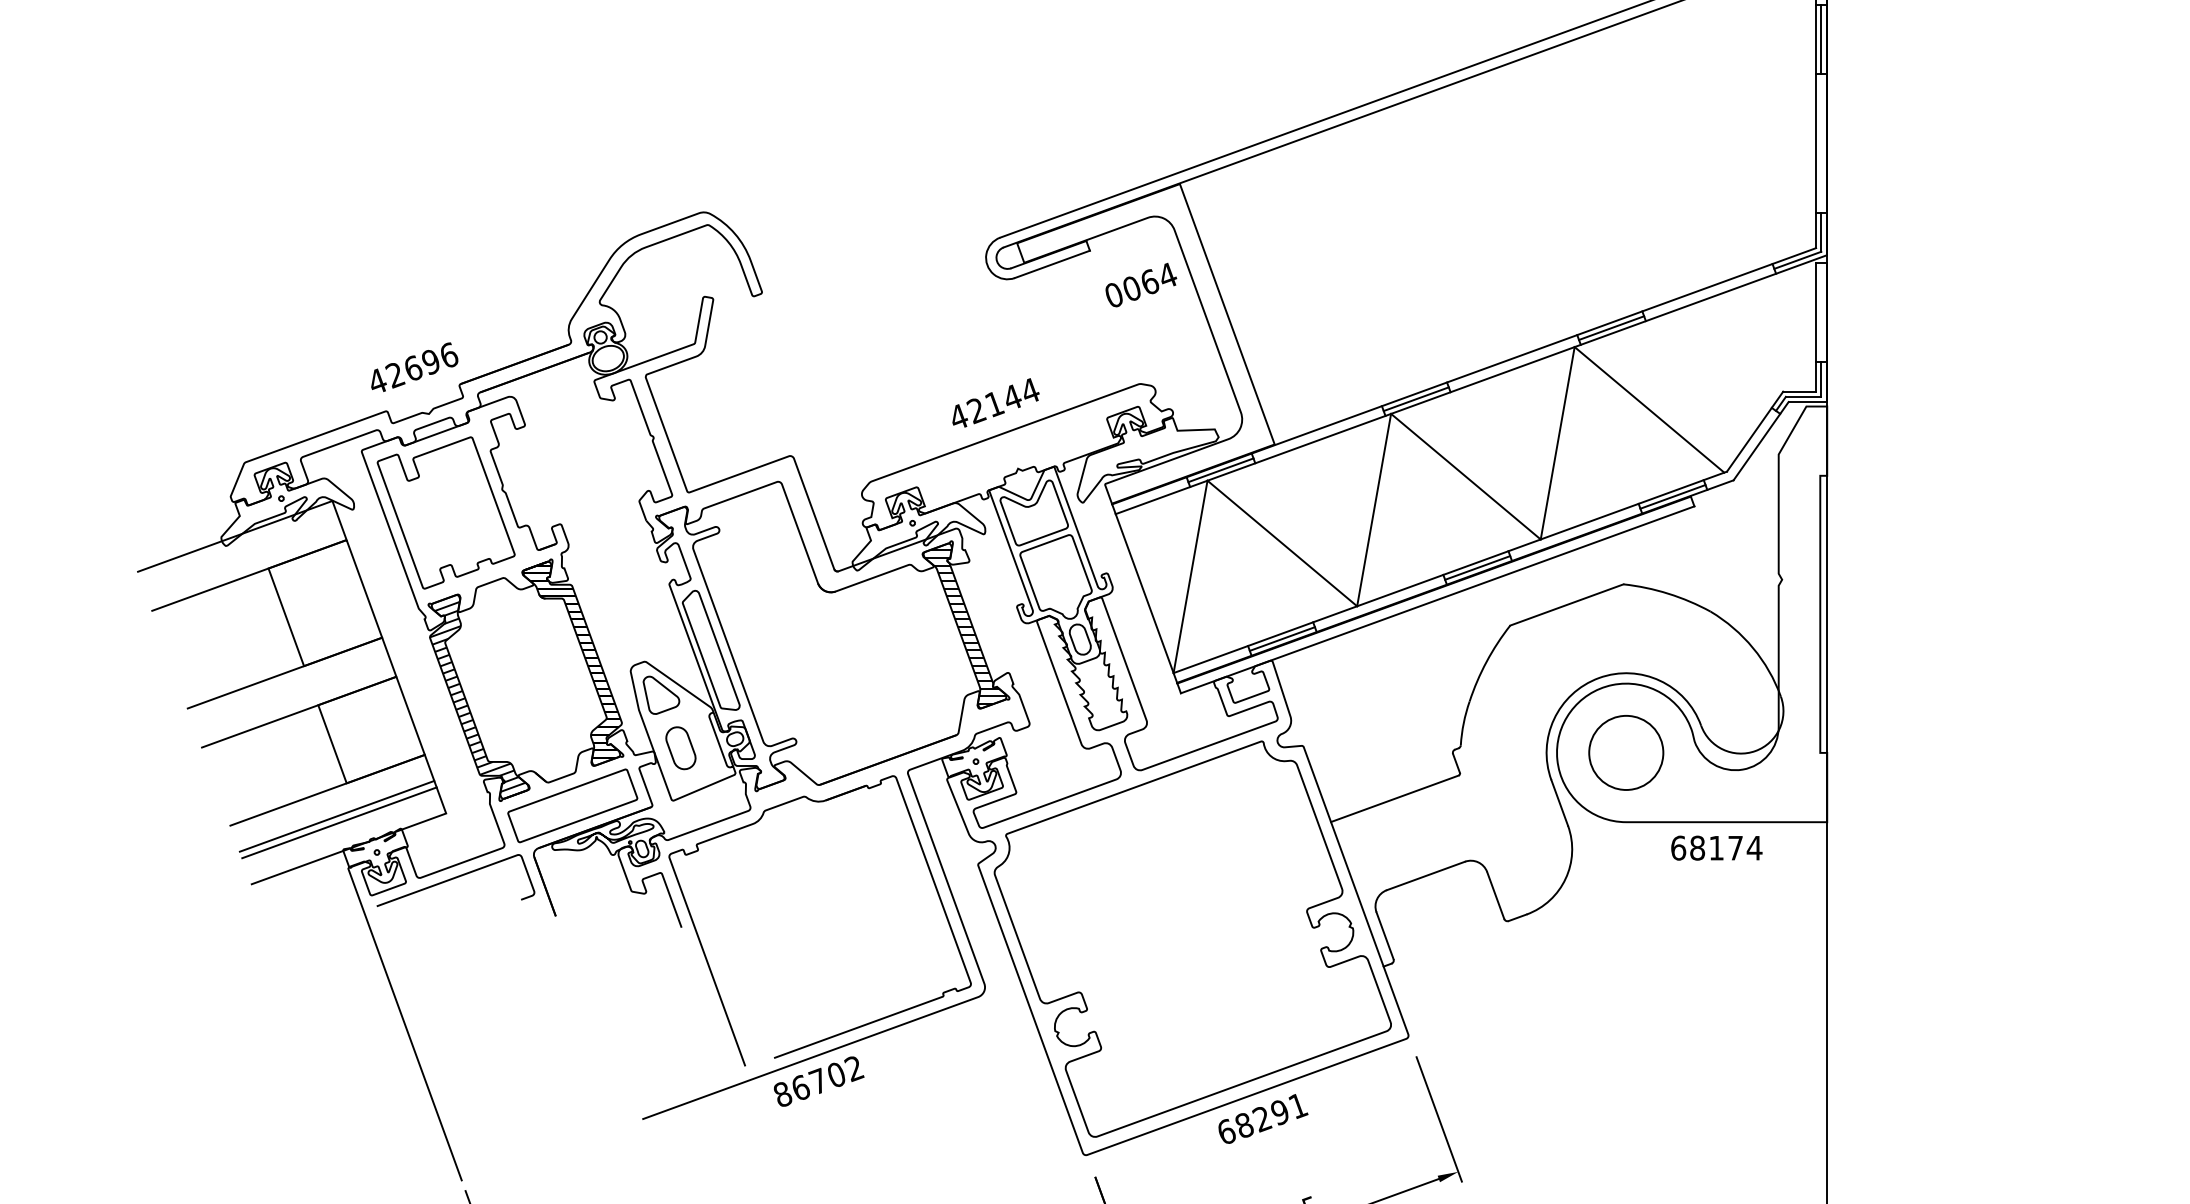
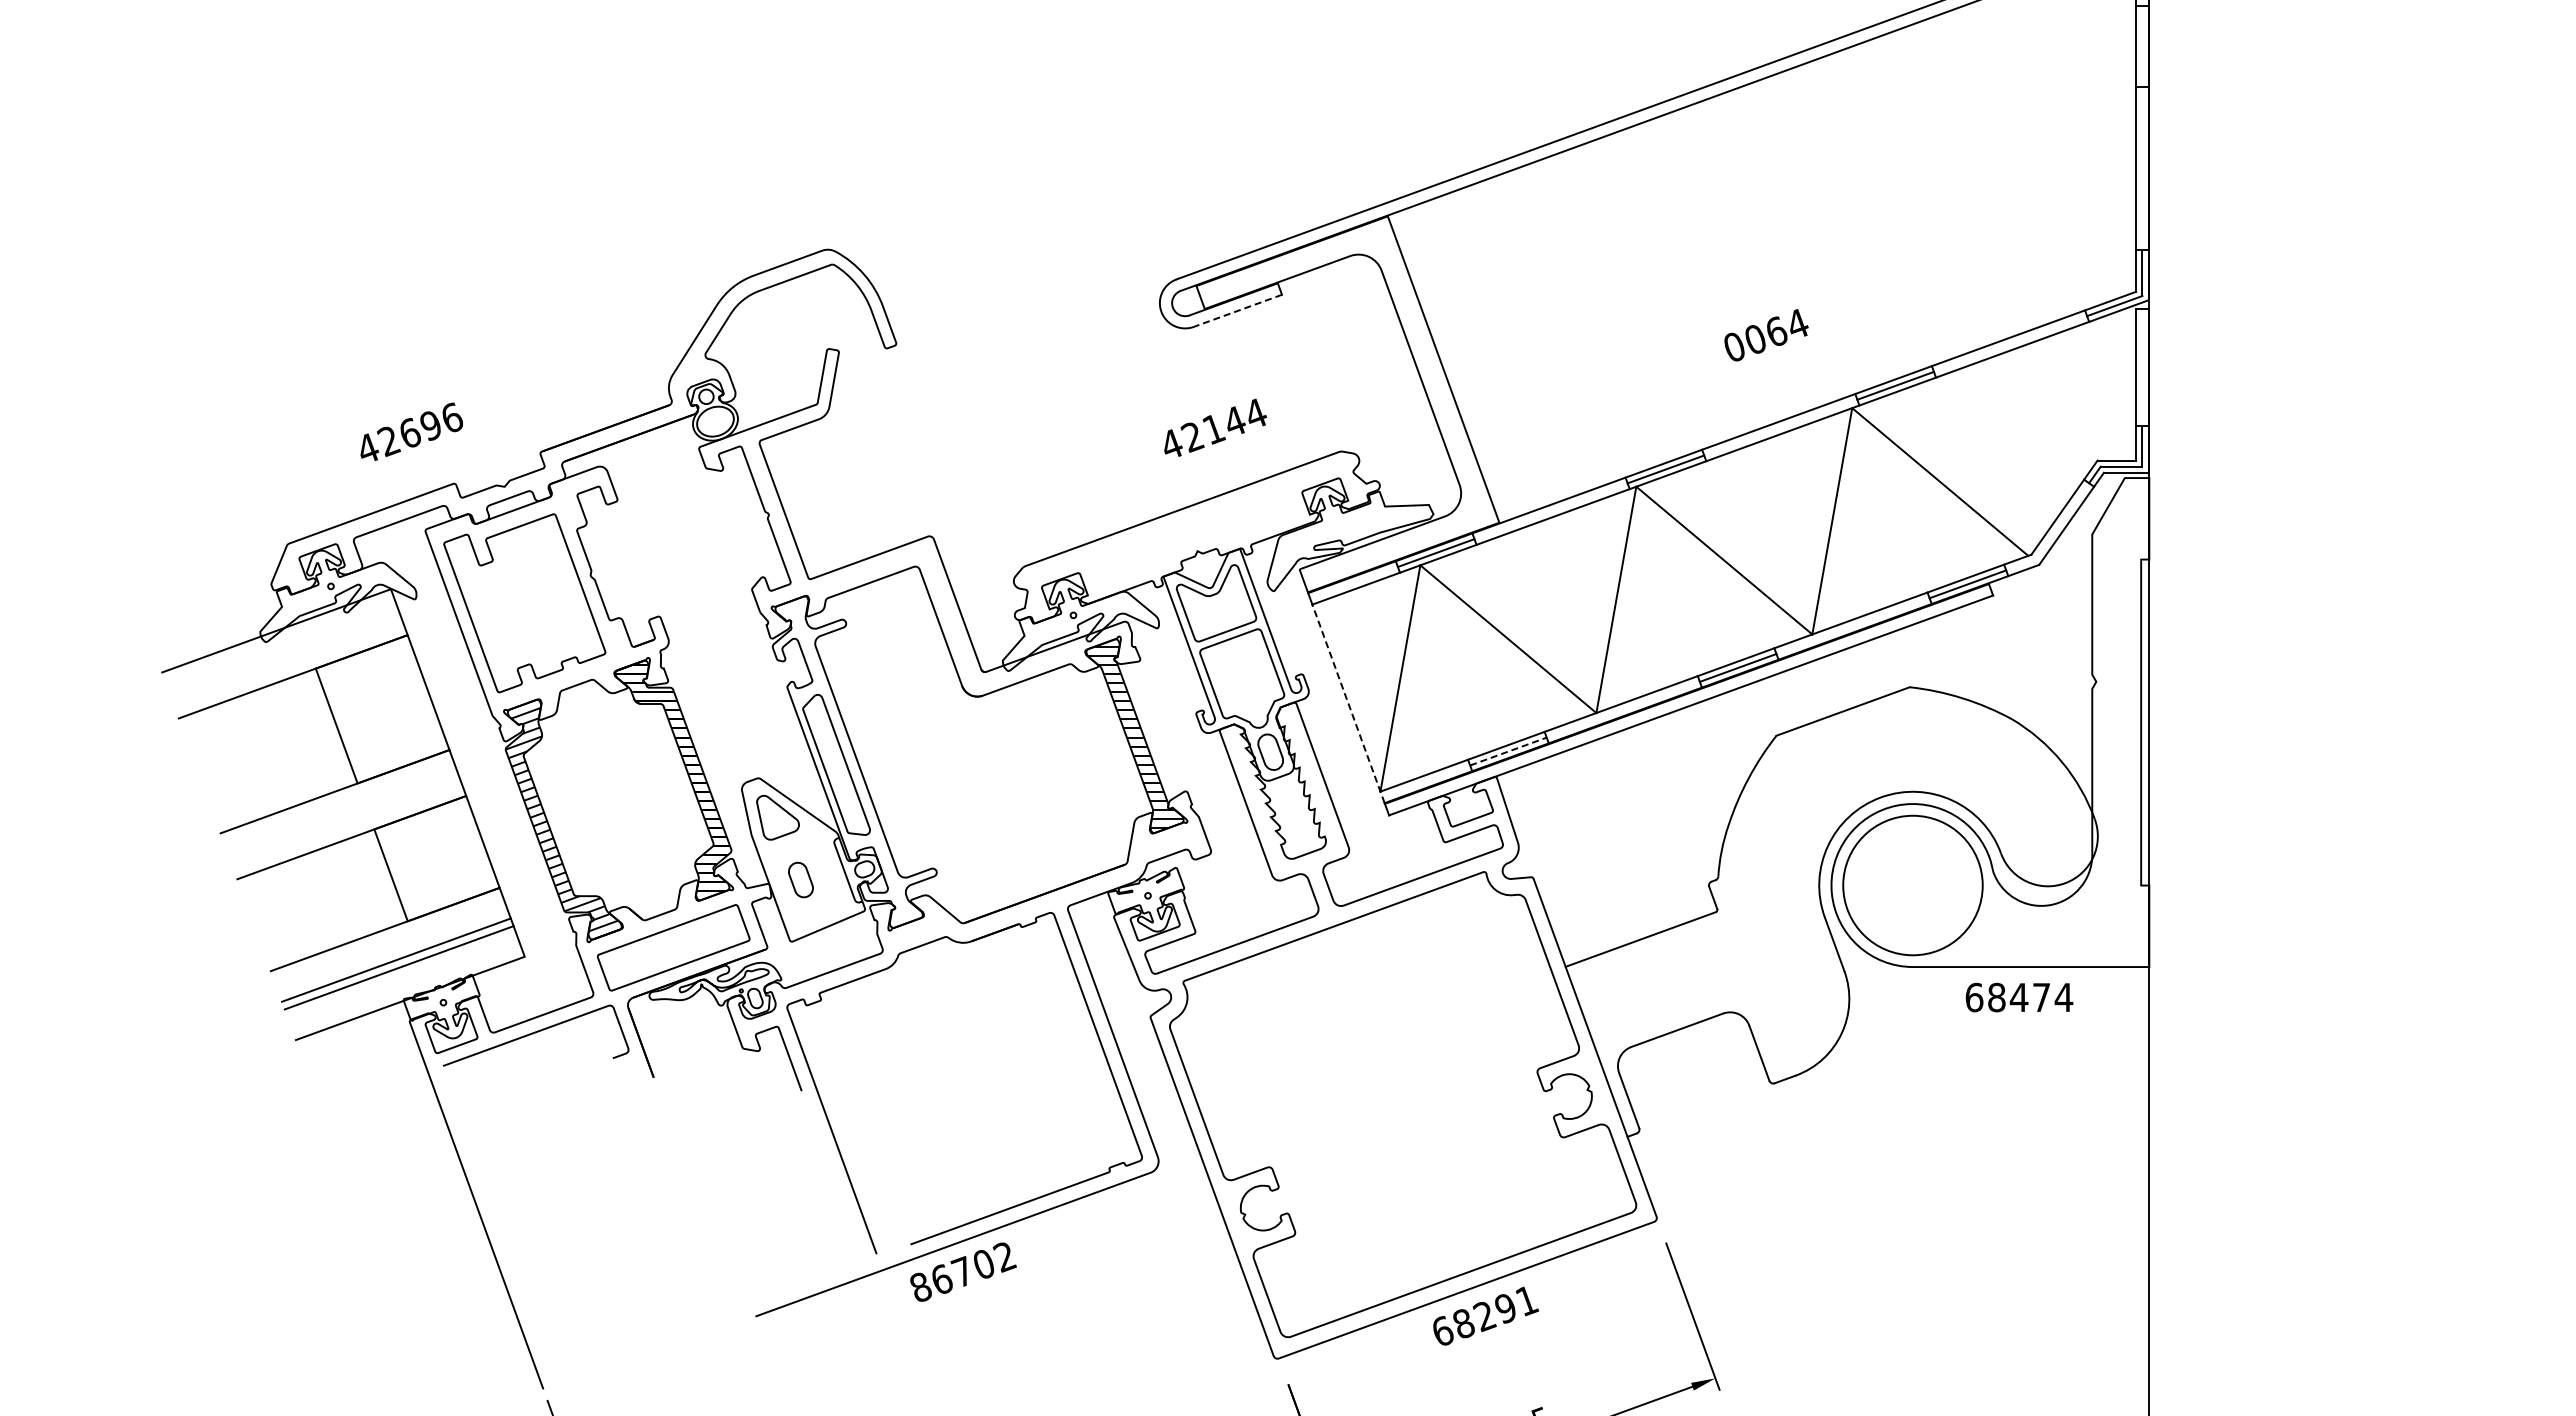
line: (1821, 39) -> (2142, 46), removed
line: (1052, 264) -> (1237, 310), solid -> dashed
text: (1141, 285) -> (1766, 335), moved
text: (414, 366) -> (411, 431), moved
text: (995, 402) -> (1215, 427), moved
line: (1146, 598) -> (1348, 703), solid -> dashed
line: (1282, 638) -> (1508, 751), solid -> dashed
part: (680, 747) -> (800, 879), size x0.7
circle: (1625, 752) -> (1912, 885), size x1.6
text: (1715, 848) -> (2018, 997), 68174 -> 68474

